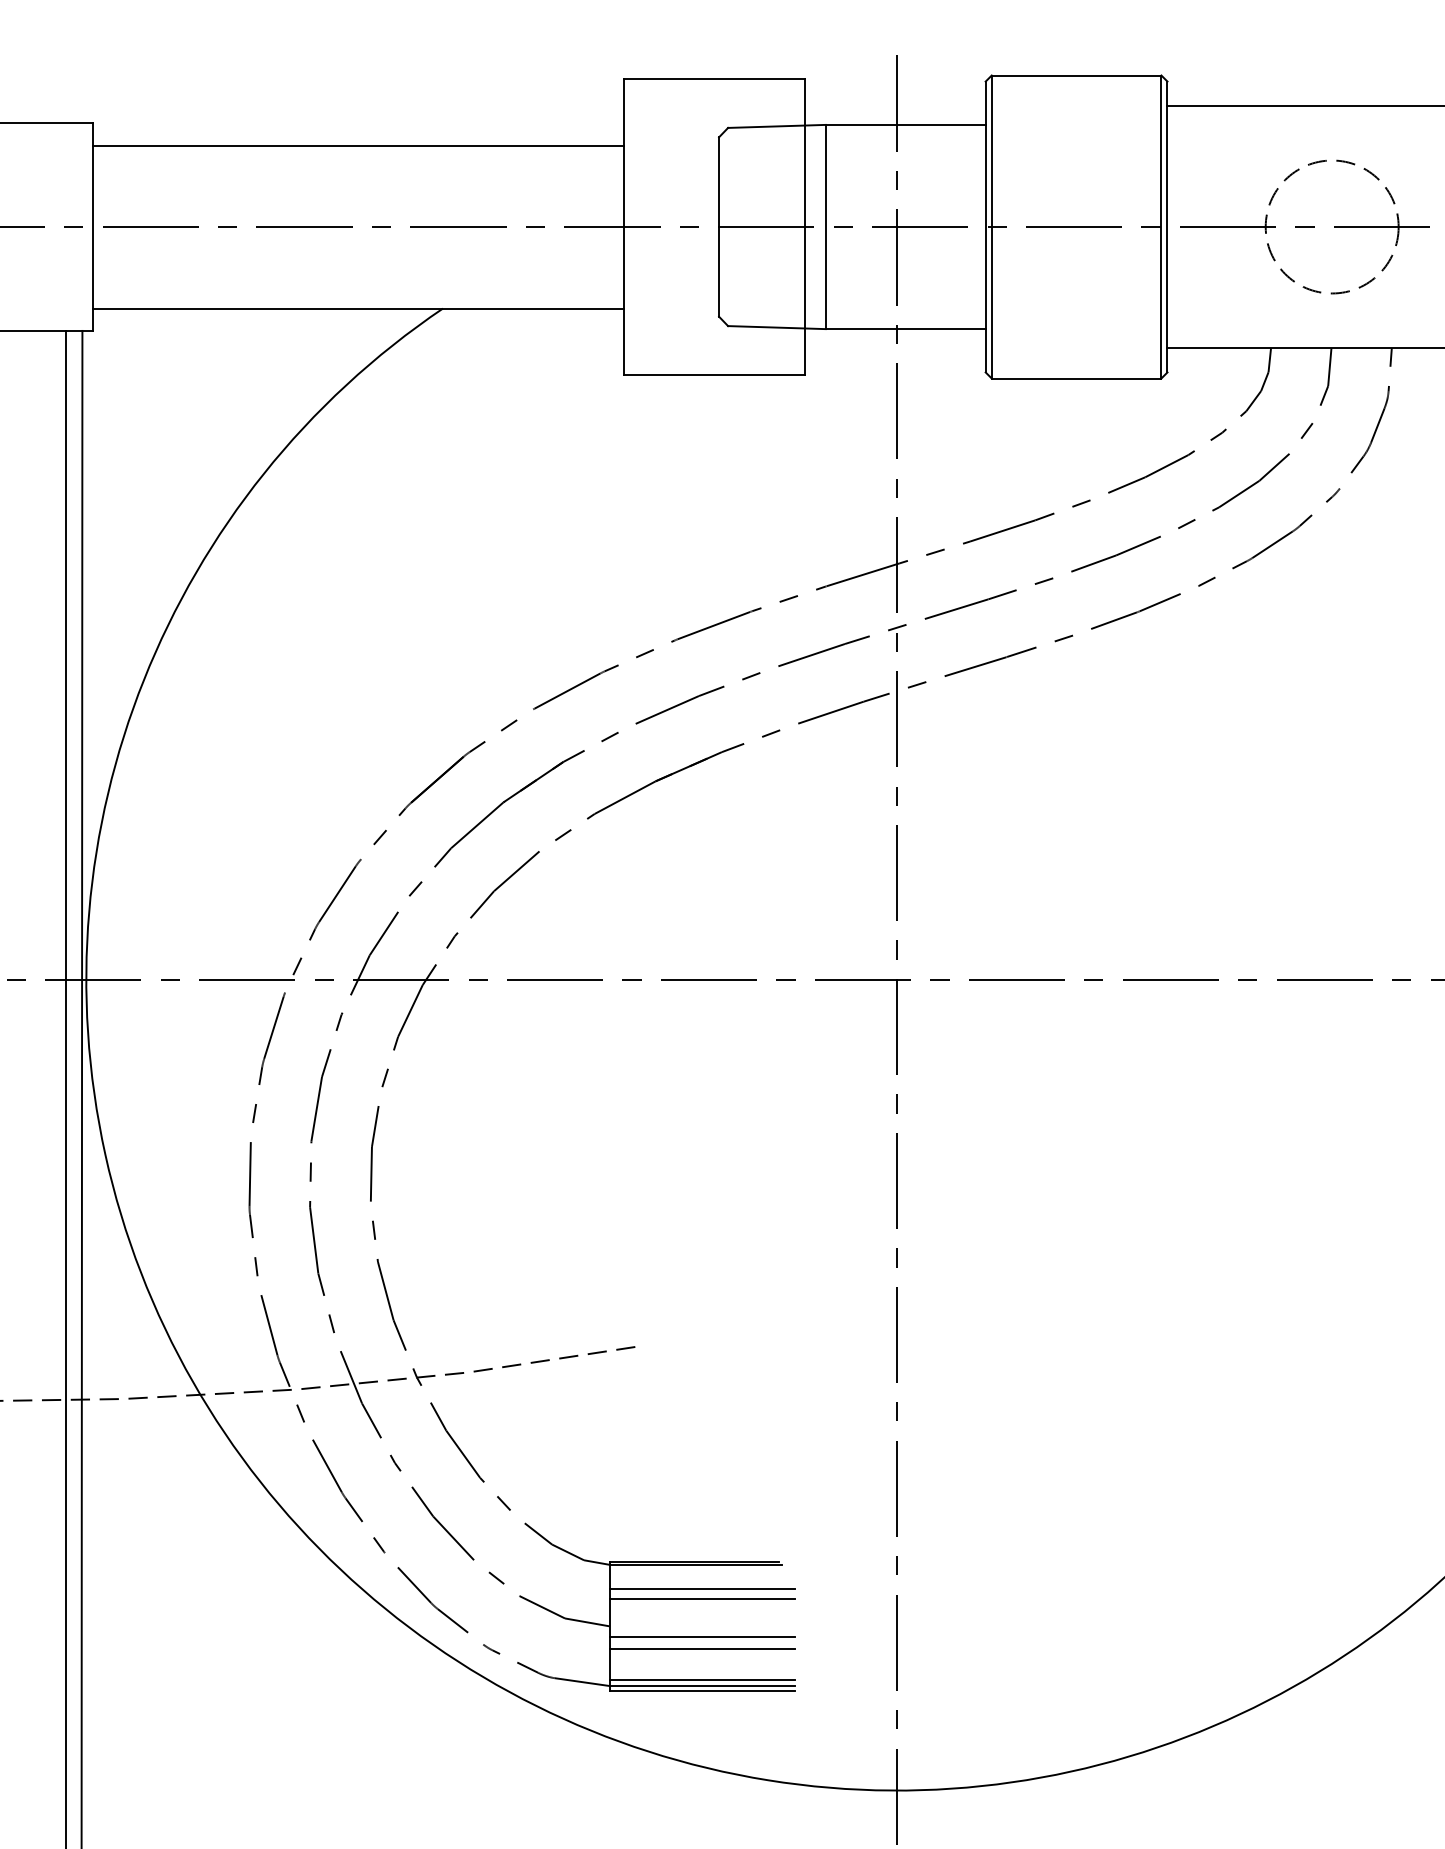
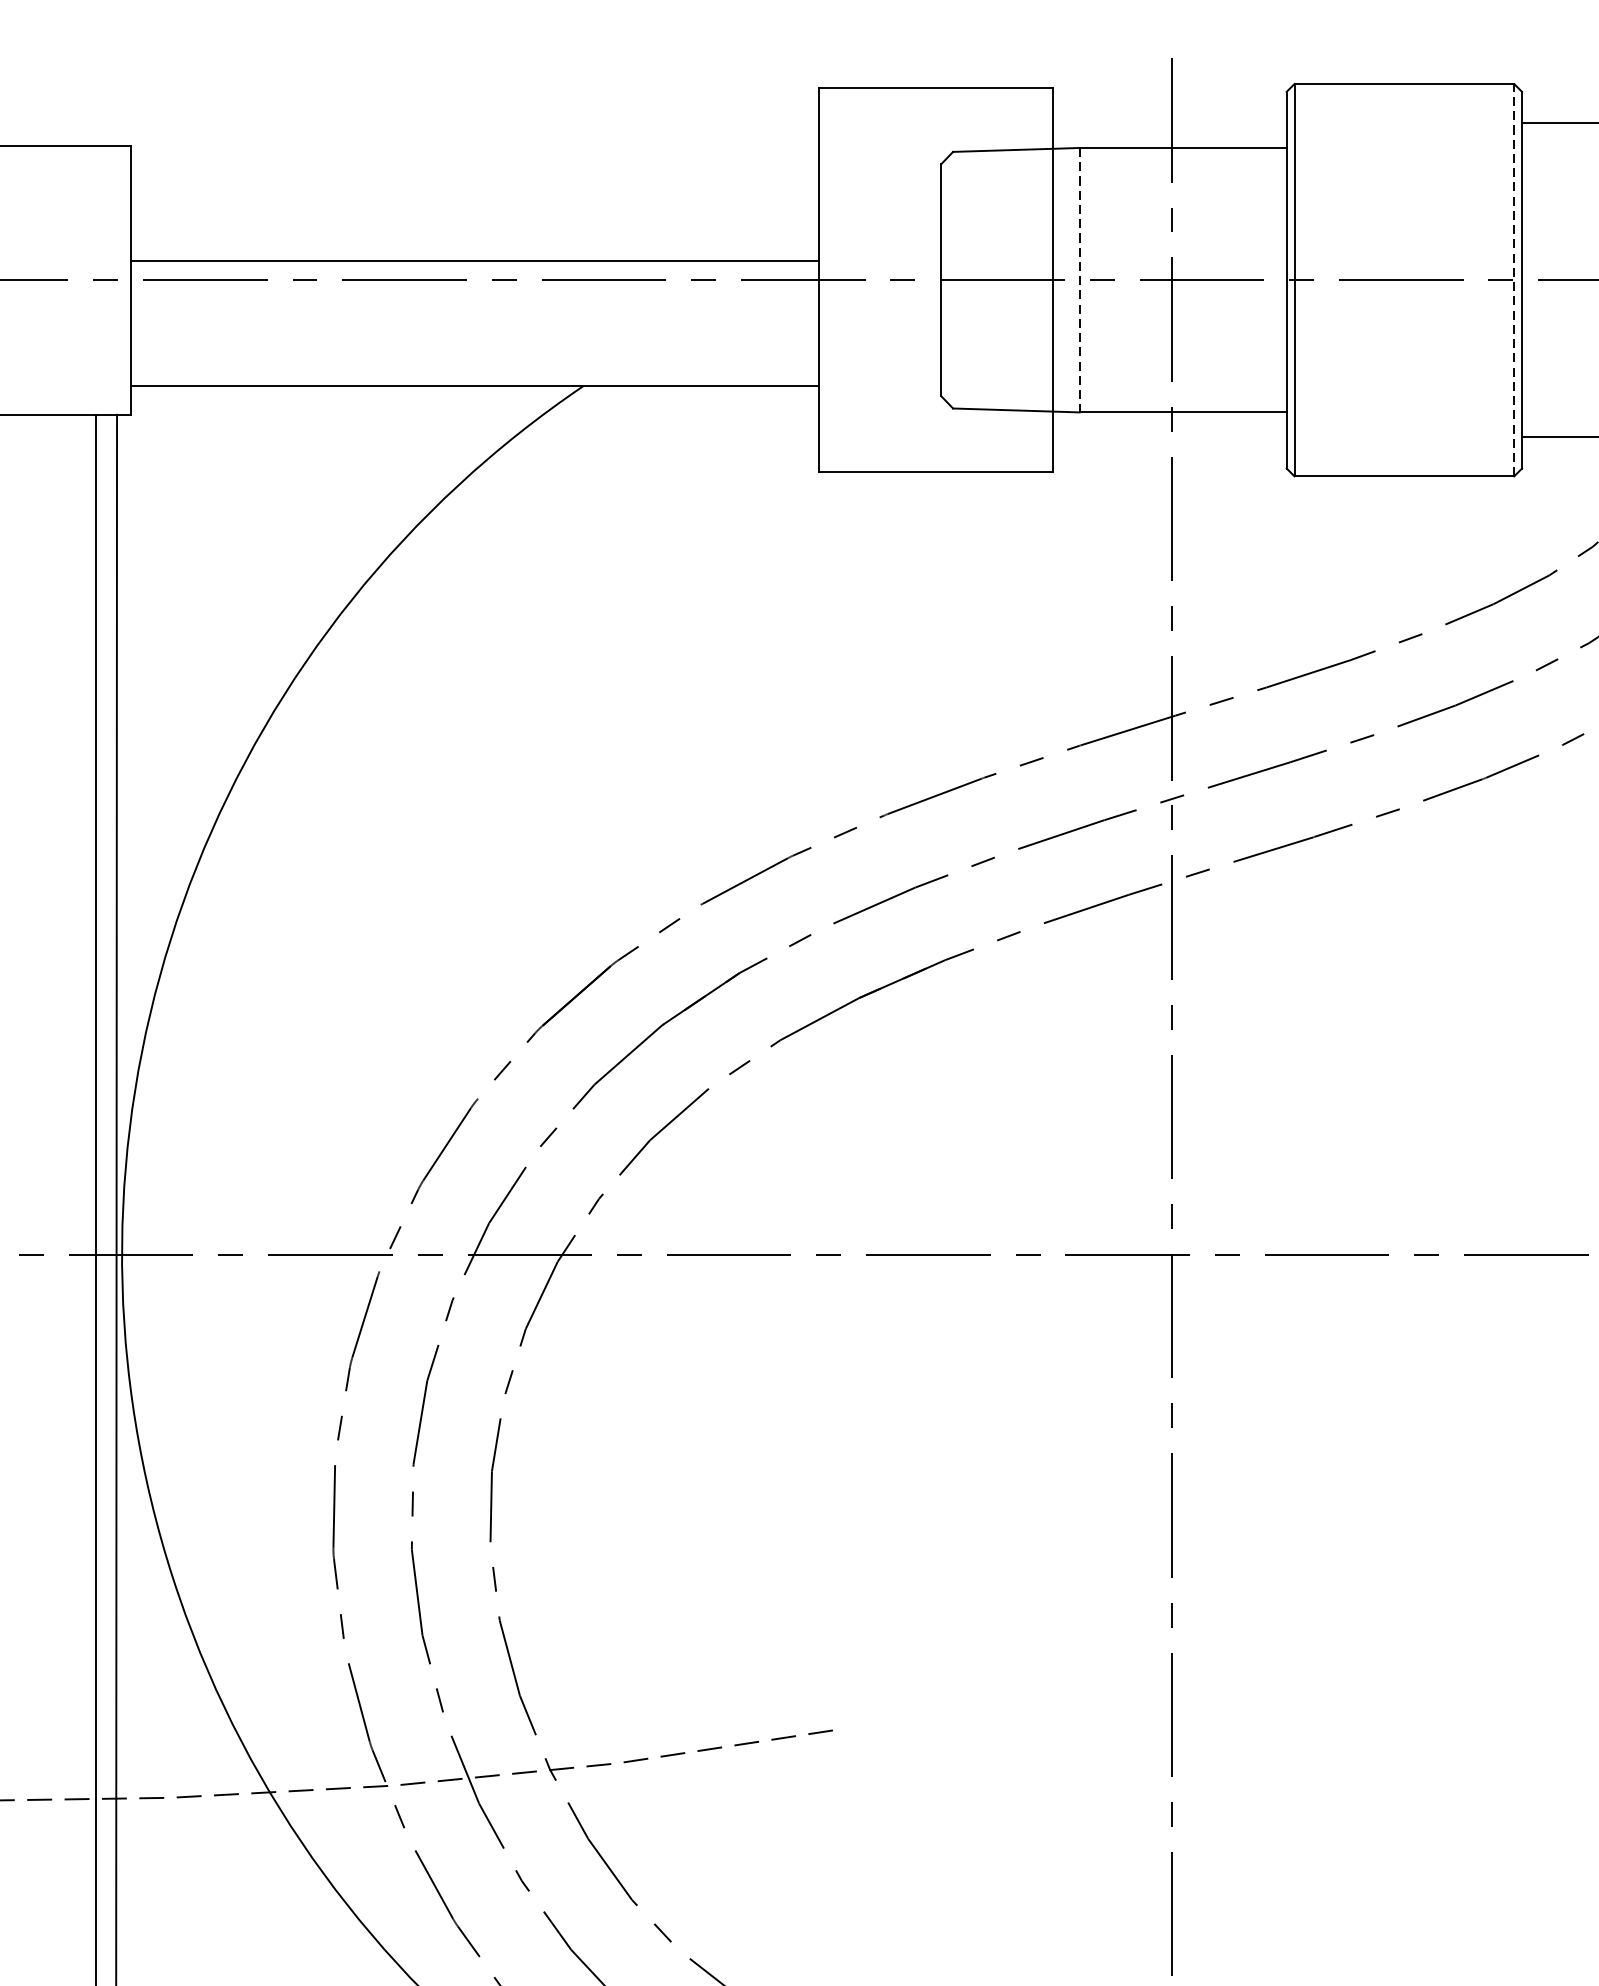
line: (358, 145) -> (474, 261), moved
line: (1161, 226) -> (1514, 279), solid -> dashed
line: (825, 227) -> (1079, 280), solid -> dashed

